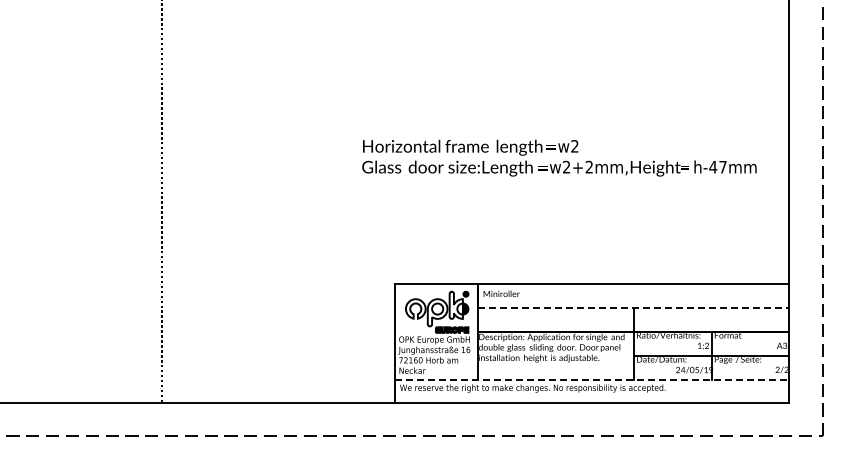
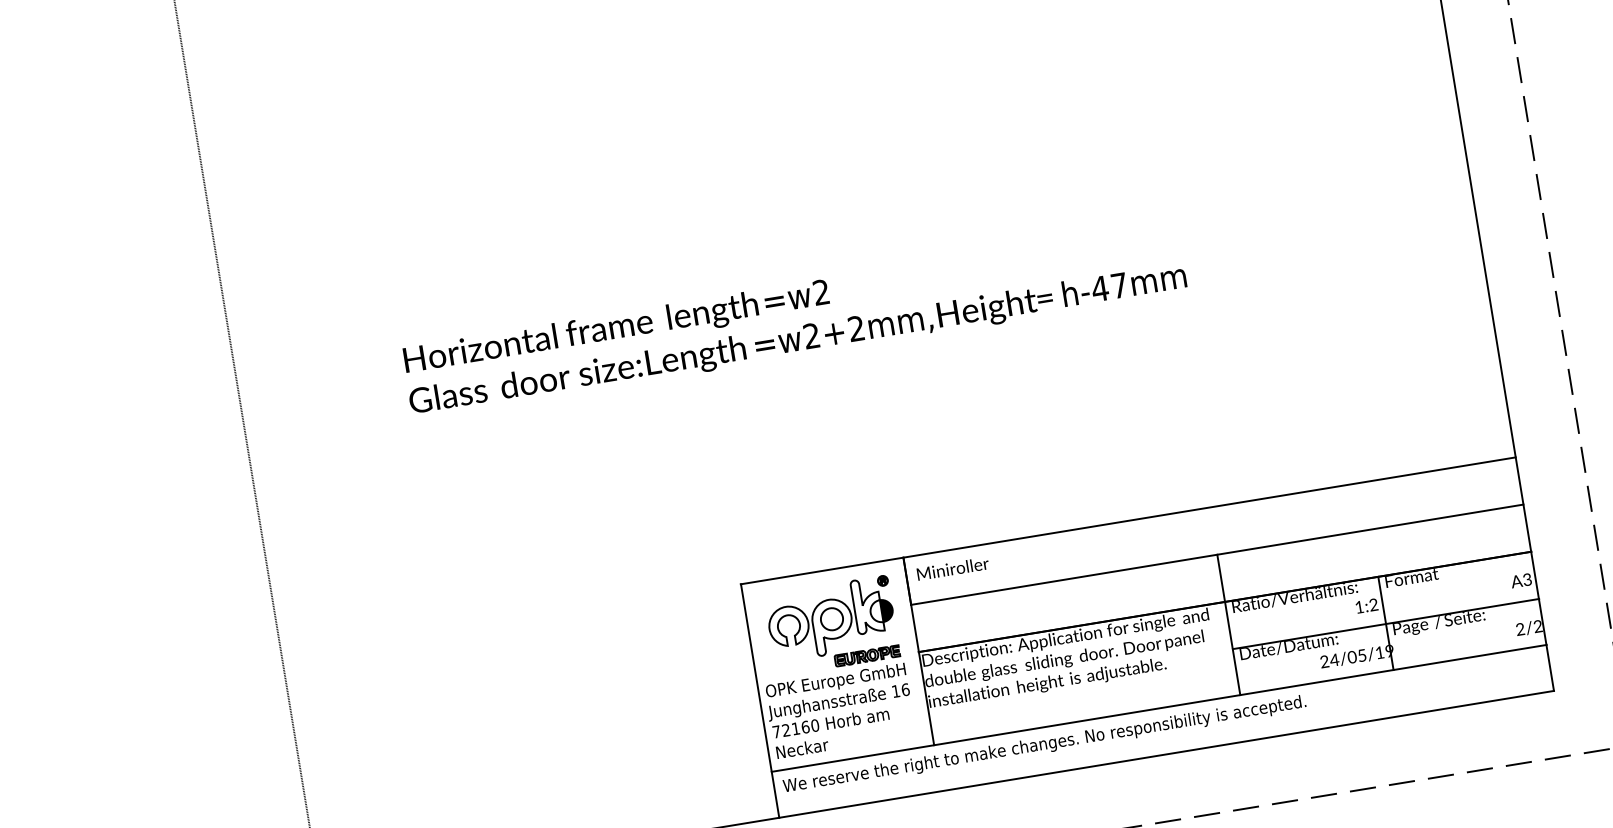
text: (559, 157) -> (794, 319), moved
line: (633, 308) -> (1217, 555), dashed -> solid
line: (592, 379) -> (1159, 707), dashed -> solid

